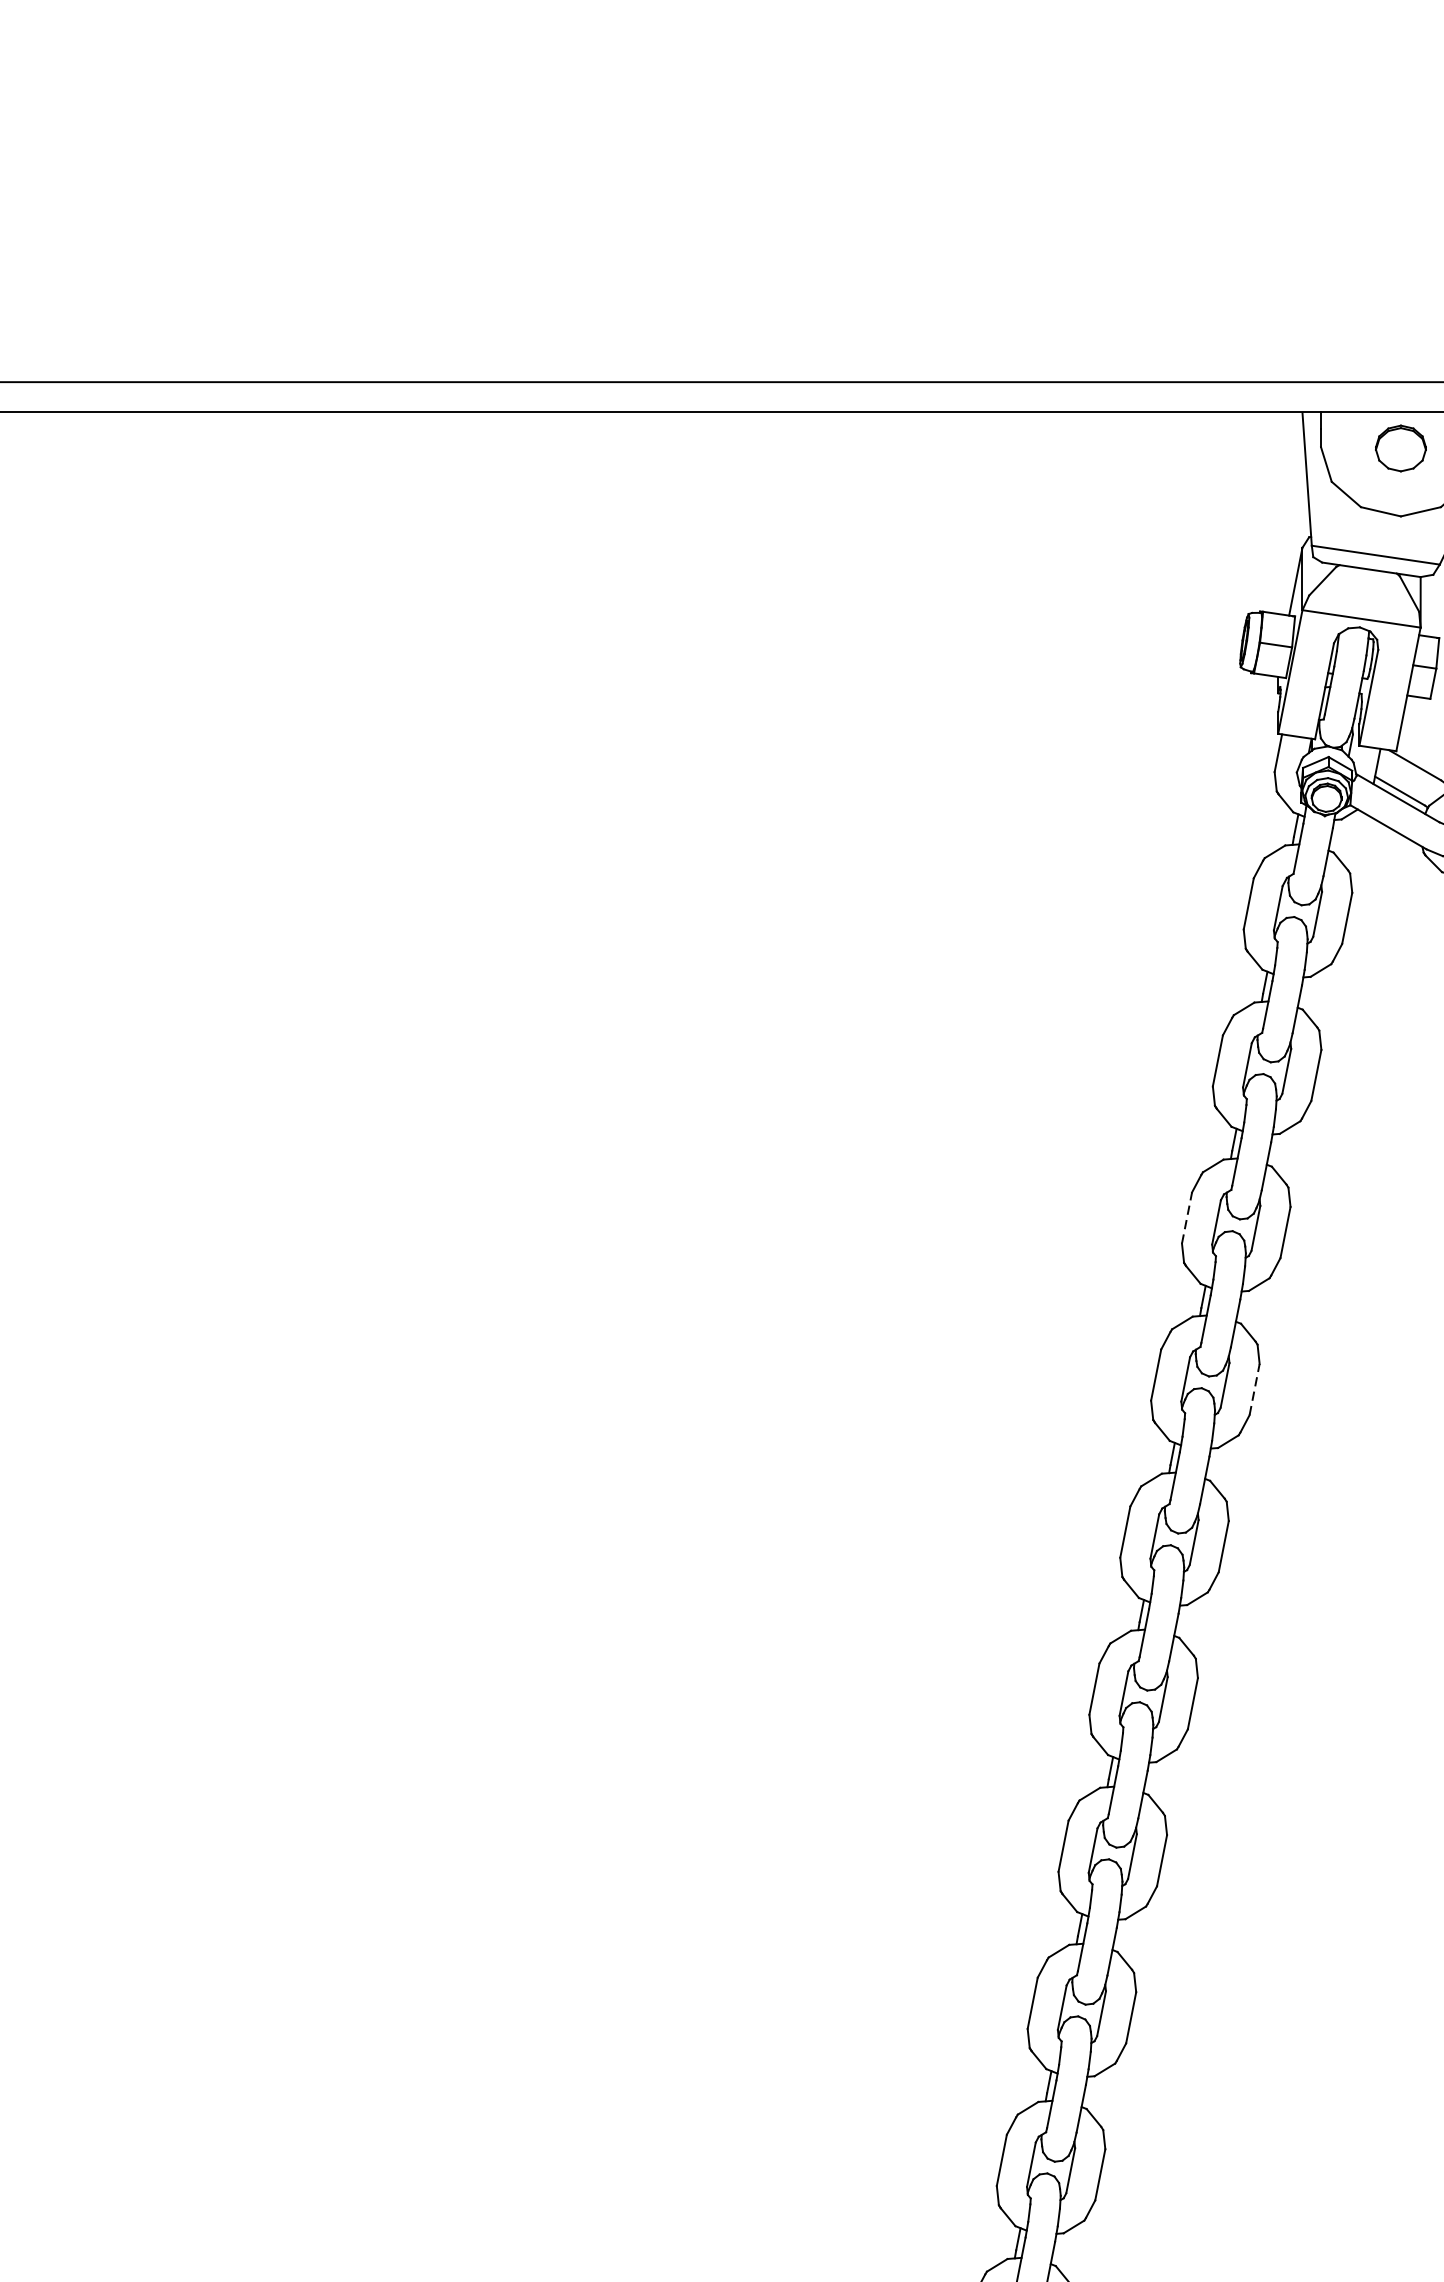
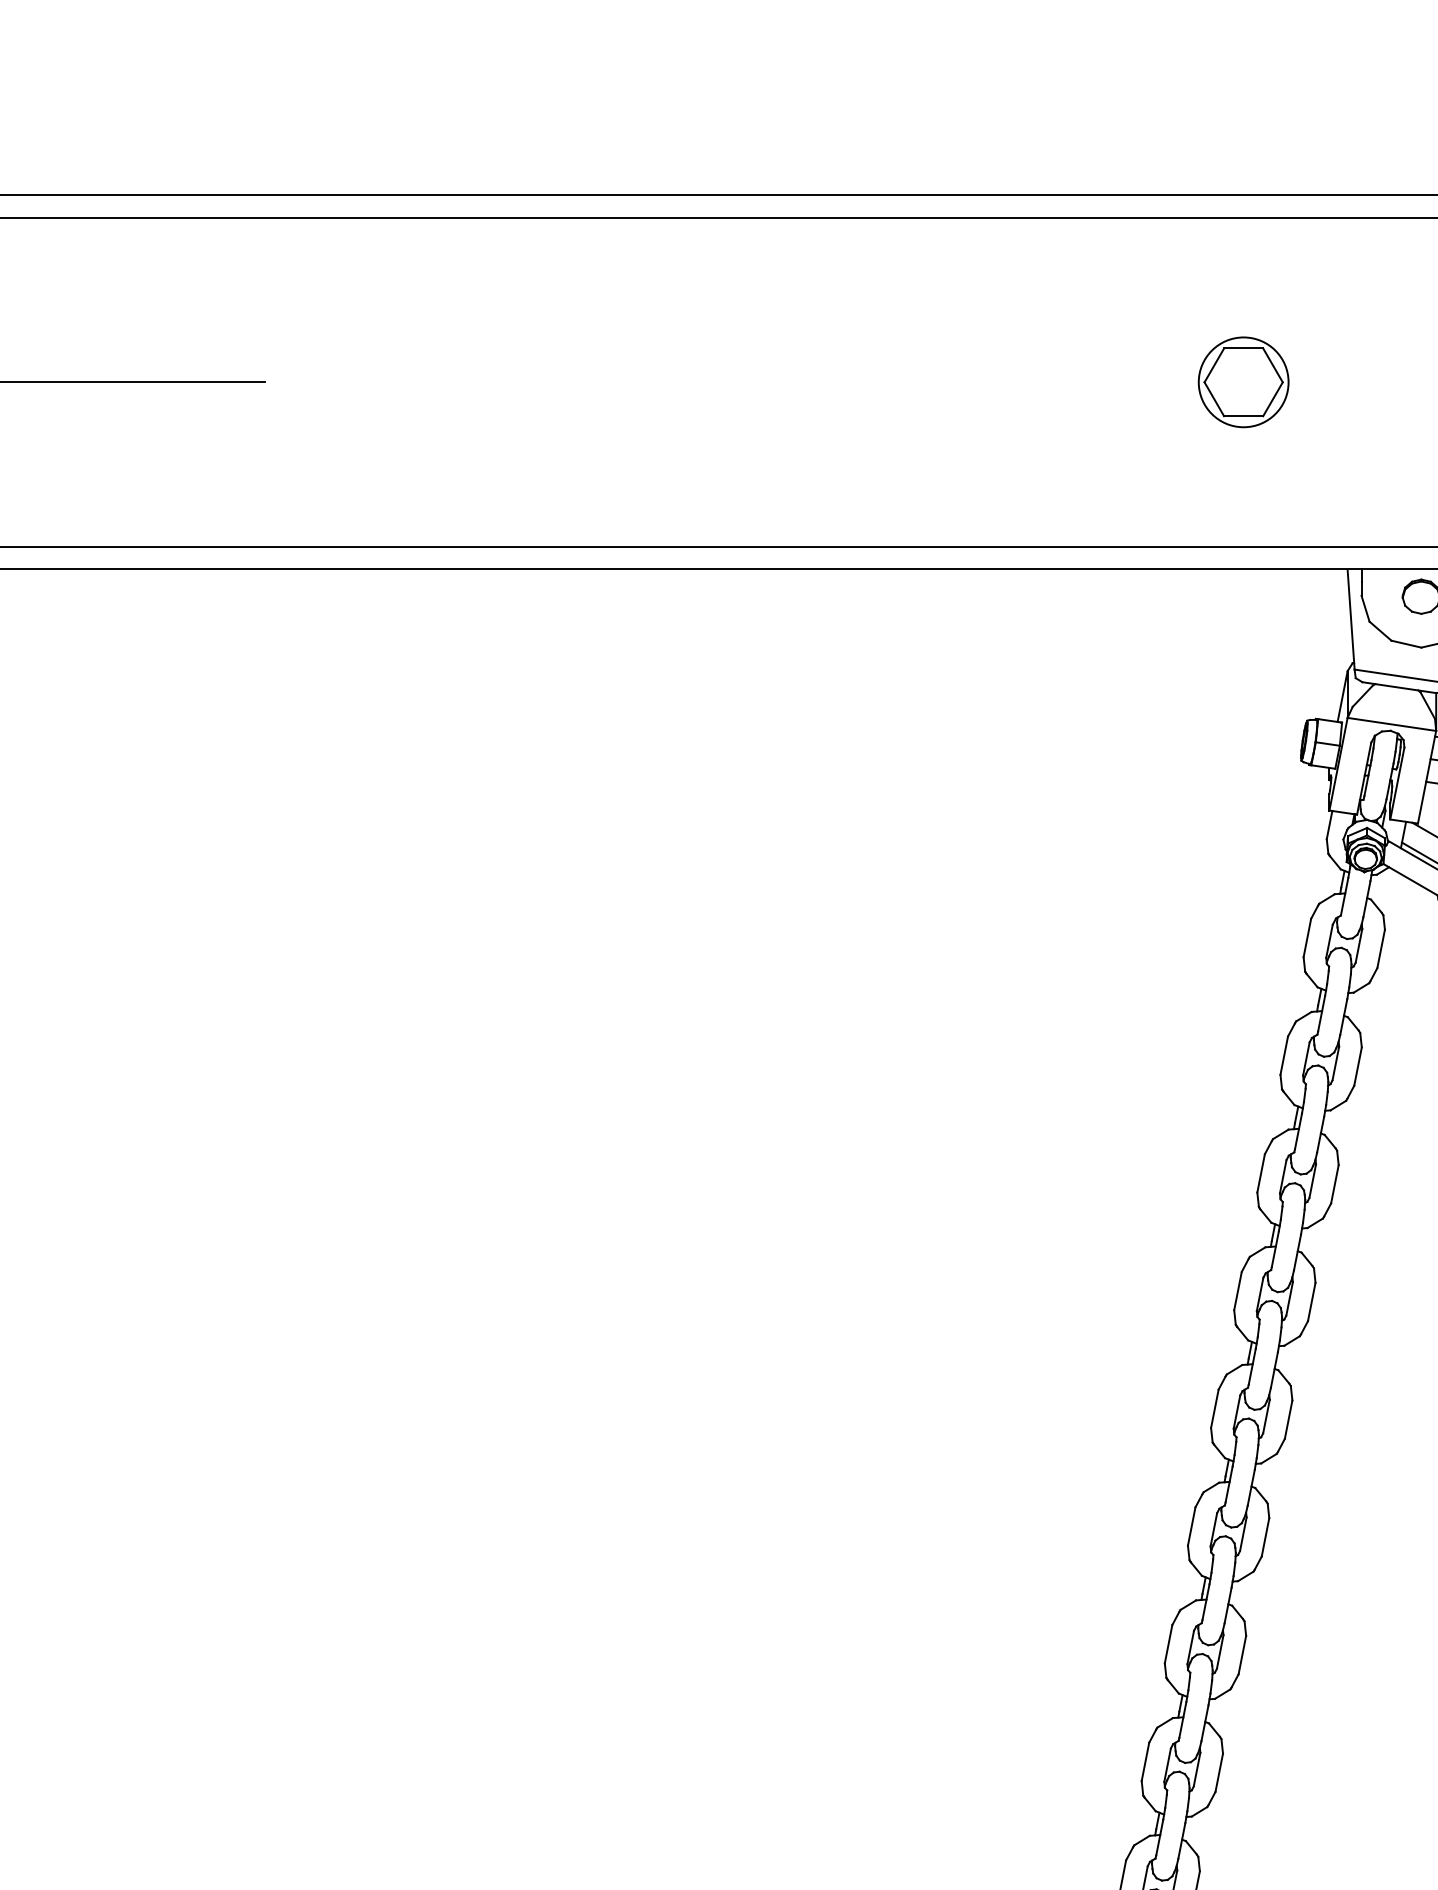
part: (1163, 162) -> (1243, 382), added
line: (1187, 1218) -> (1261, 1173), dashed -> solid
line: (1254, 1388) -> (1311, 1301), dashed -> solid

